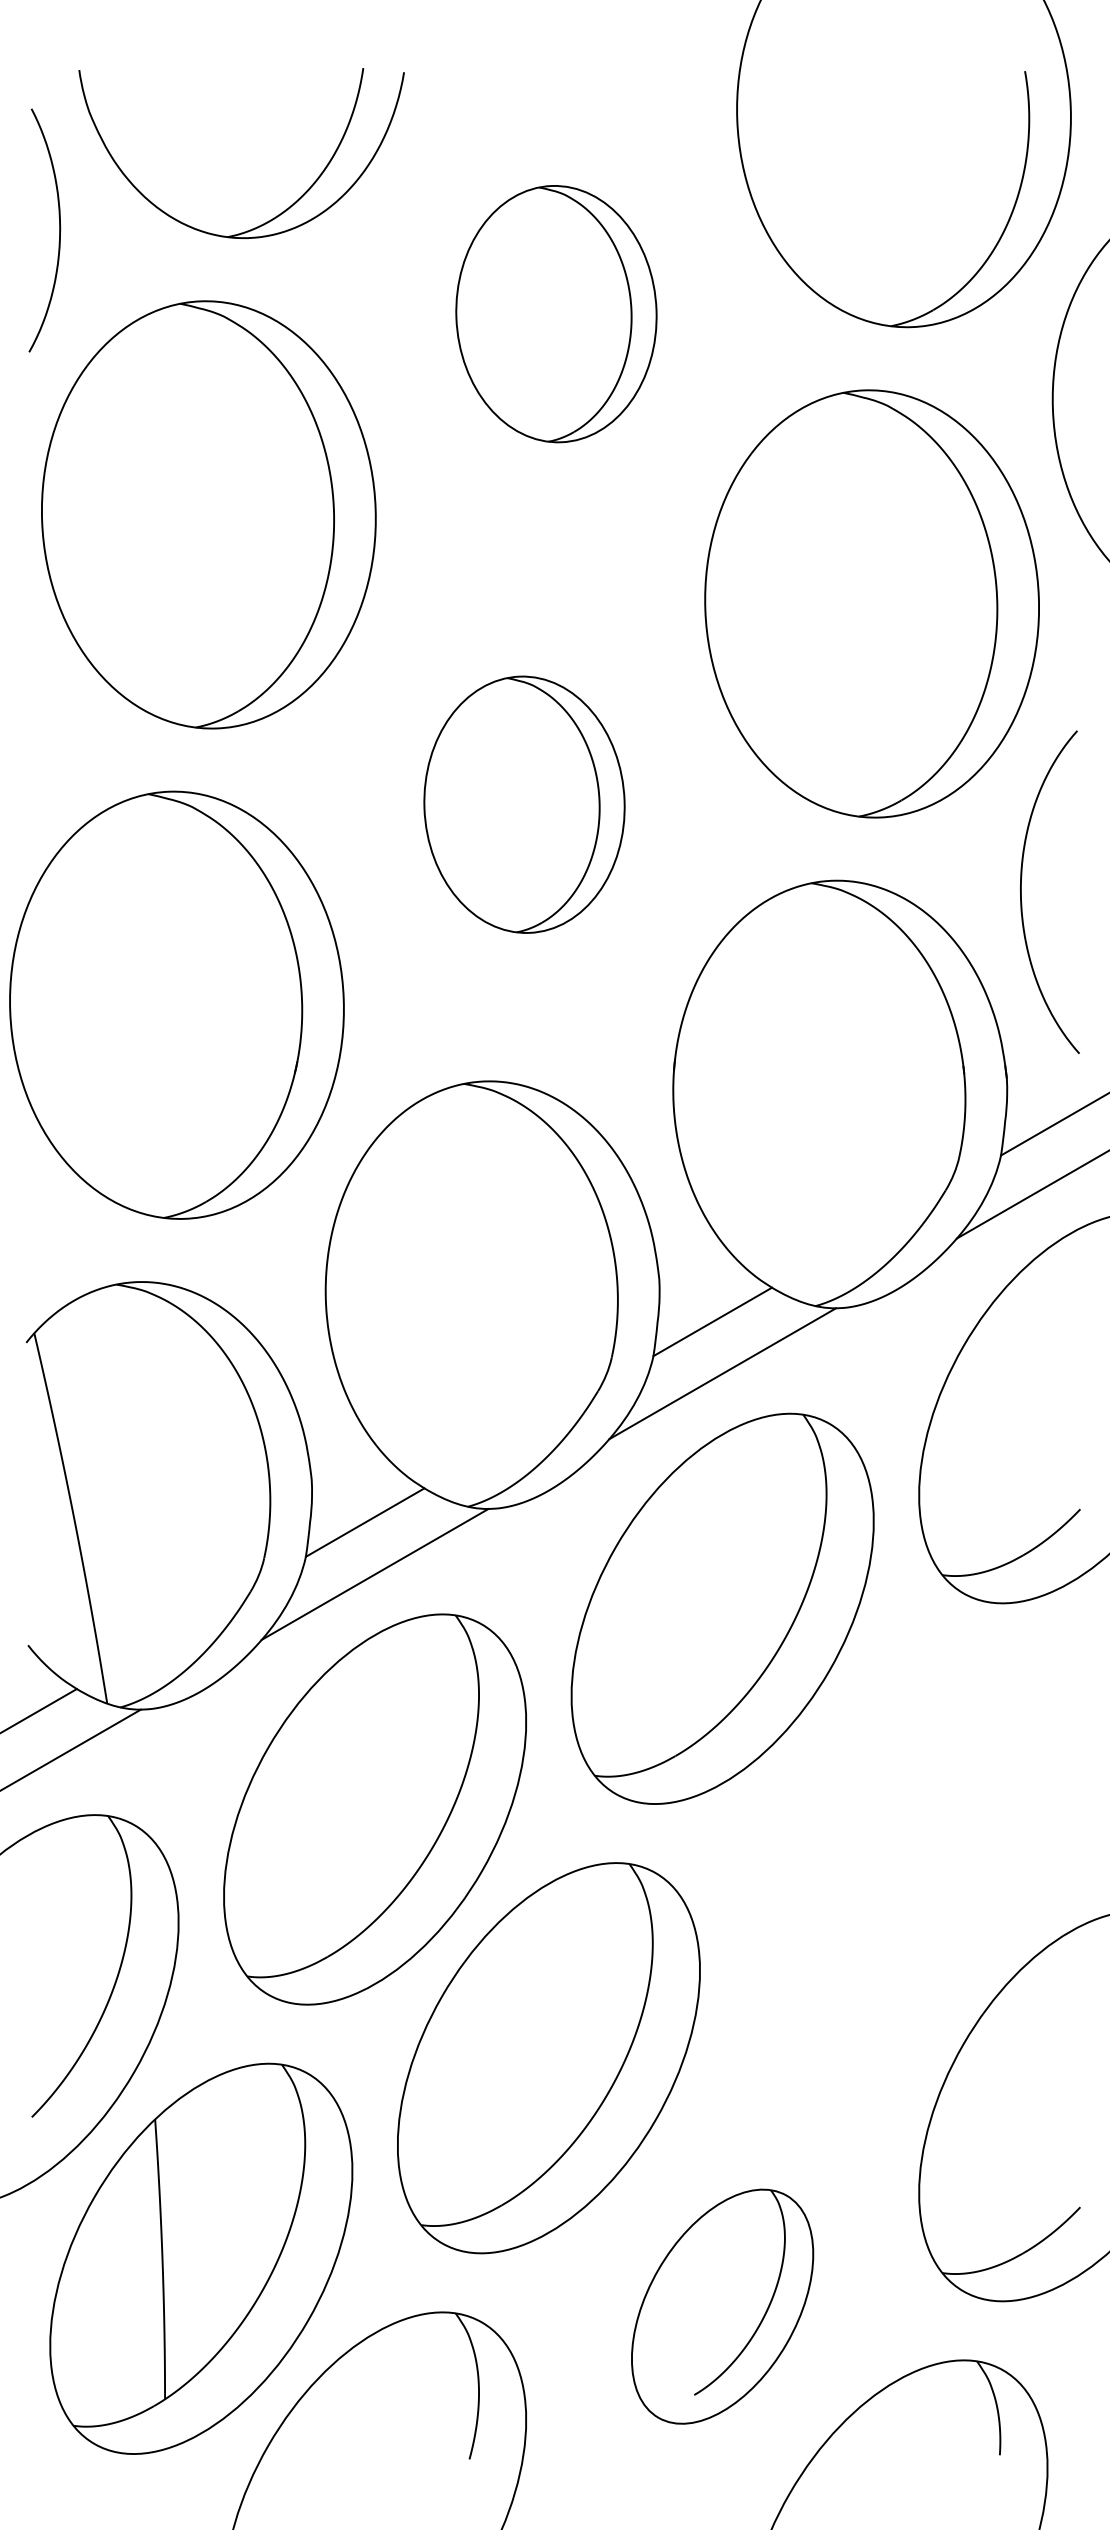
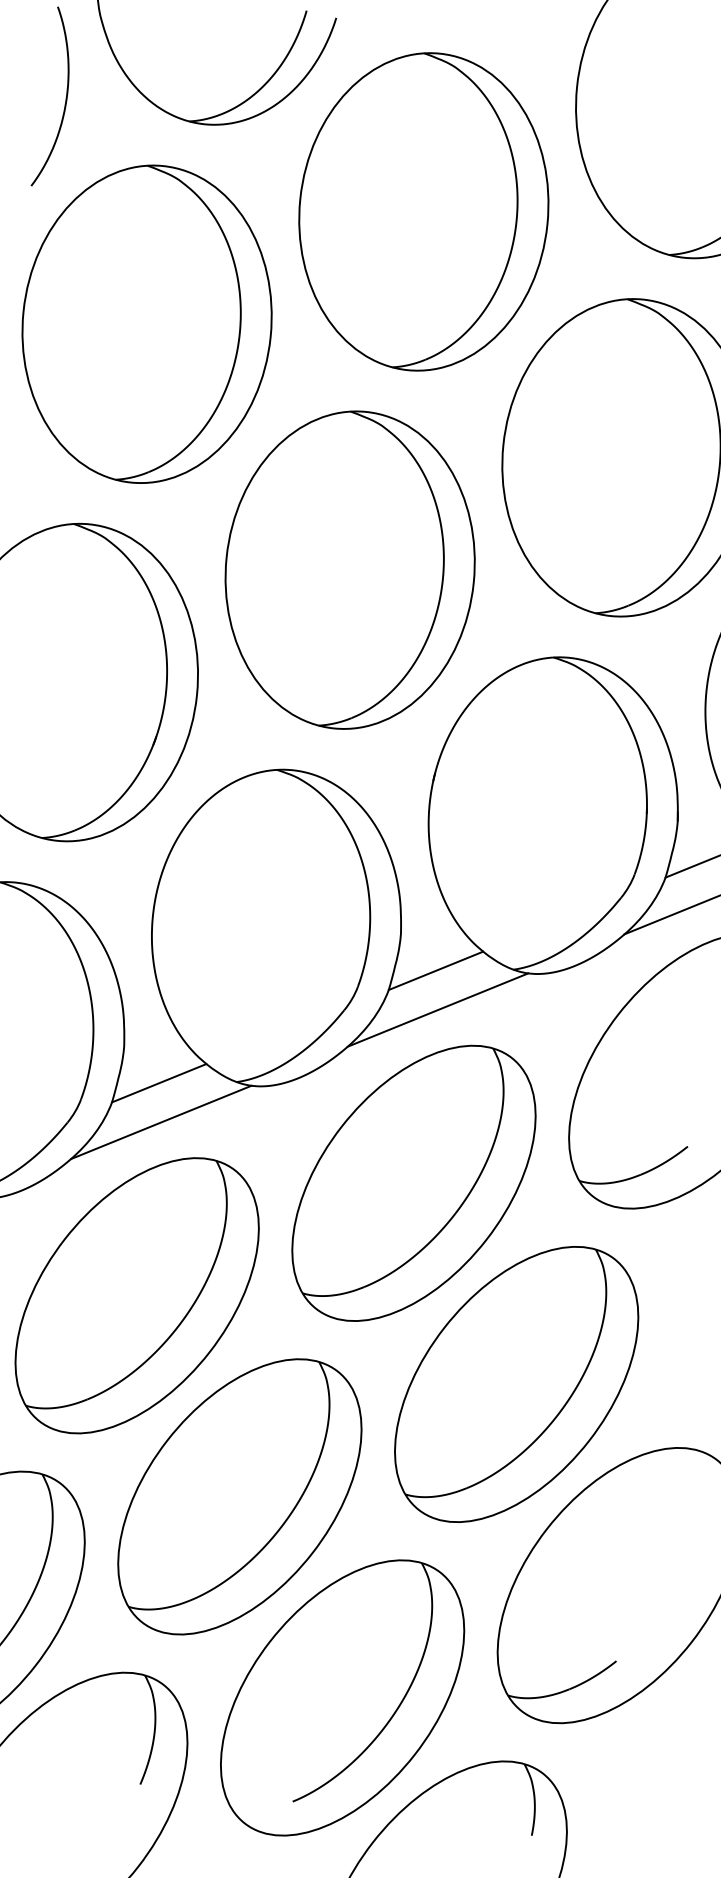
part: (556, 313) -> (423, 211), size x1.67
part: (524, 804) -> (350, 570), size x1.67
part: (896, 1857) -> (516, 1384), added
part: (722, 2306) -> (342, 1697), size x1.67

